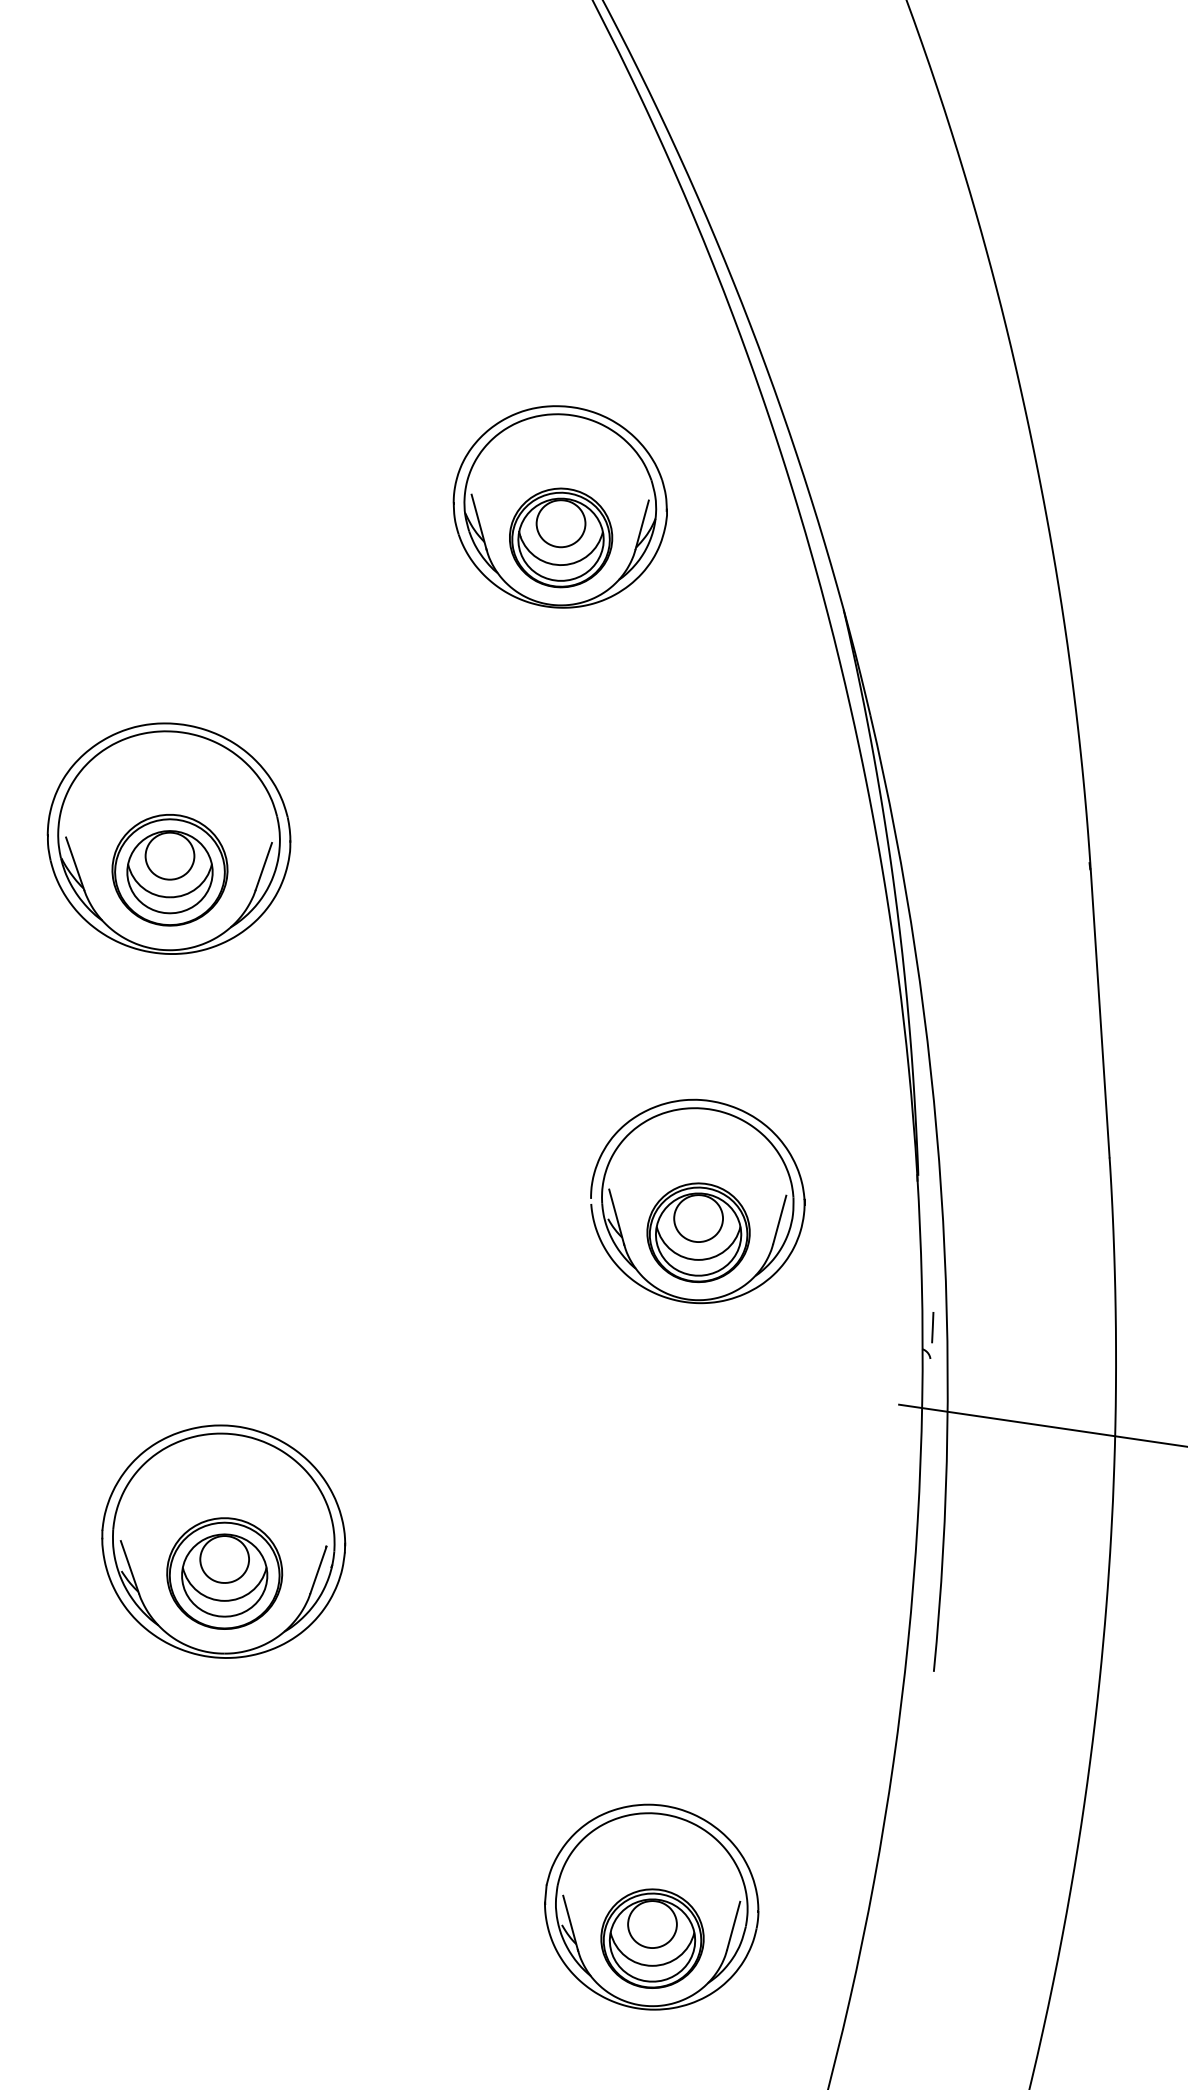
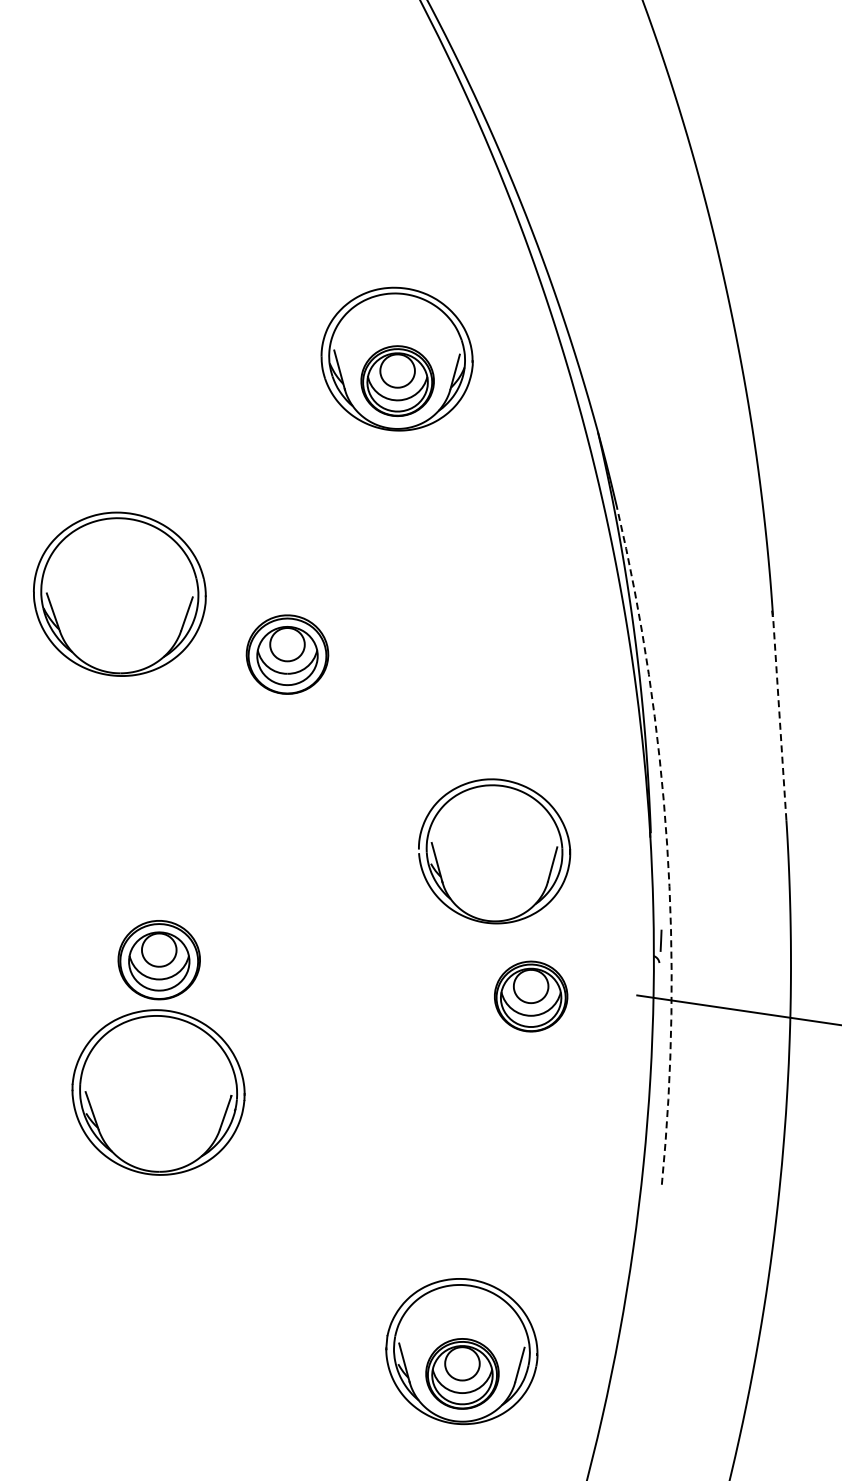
part: (169, 870) -> (287, 654), moved
line: (1099, 1012) -> (779, 717), solid -> dashed
arc: (941, 1191) -> (667, 844), solid -> dashed
part: (699, 1232) -> (531, 996), moved
part: (223, 1574) -> (158, 960), moved

